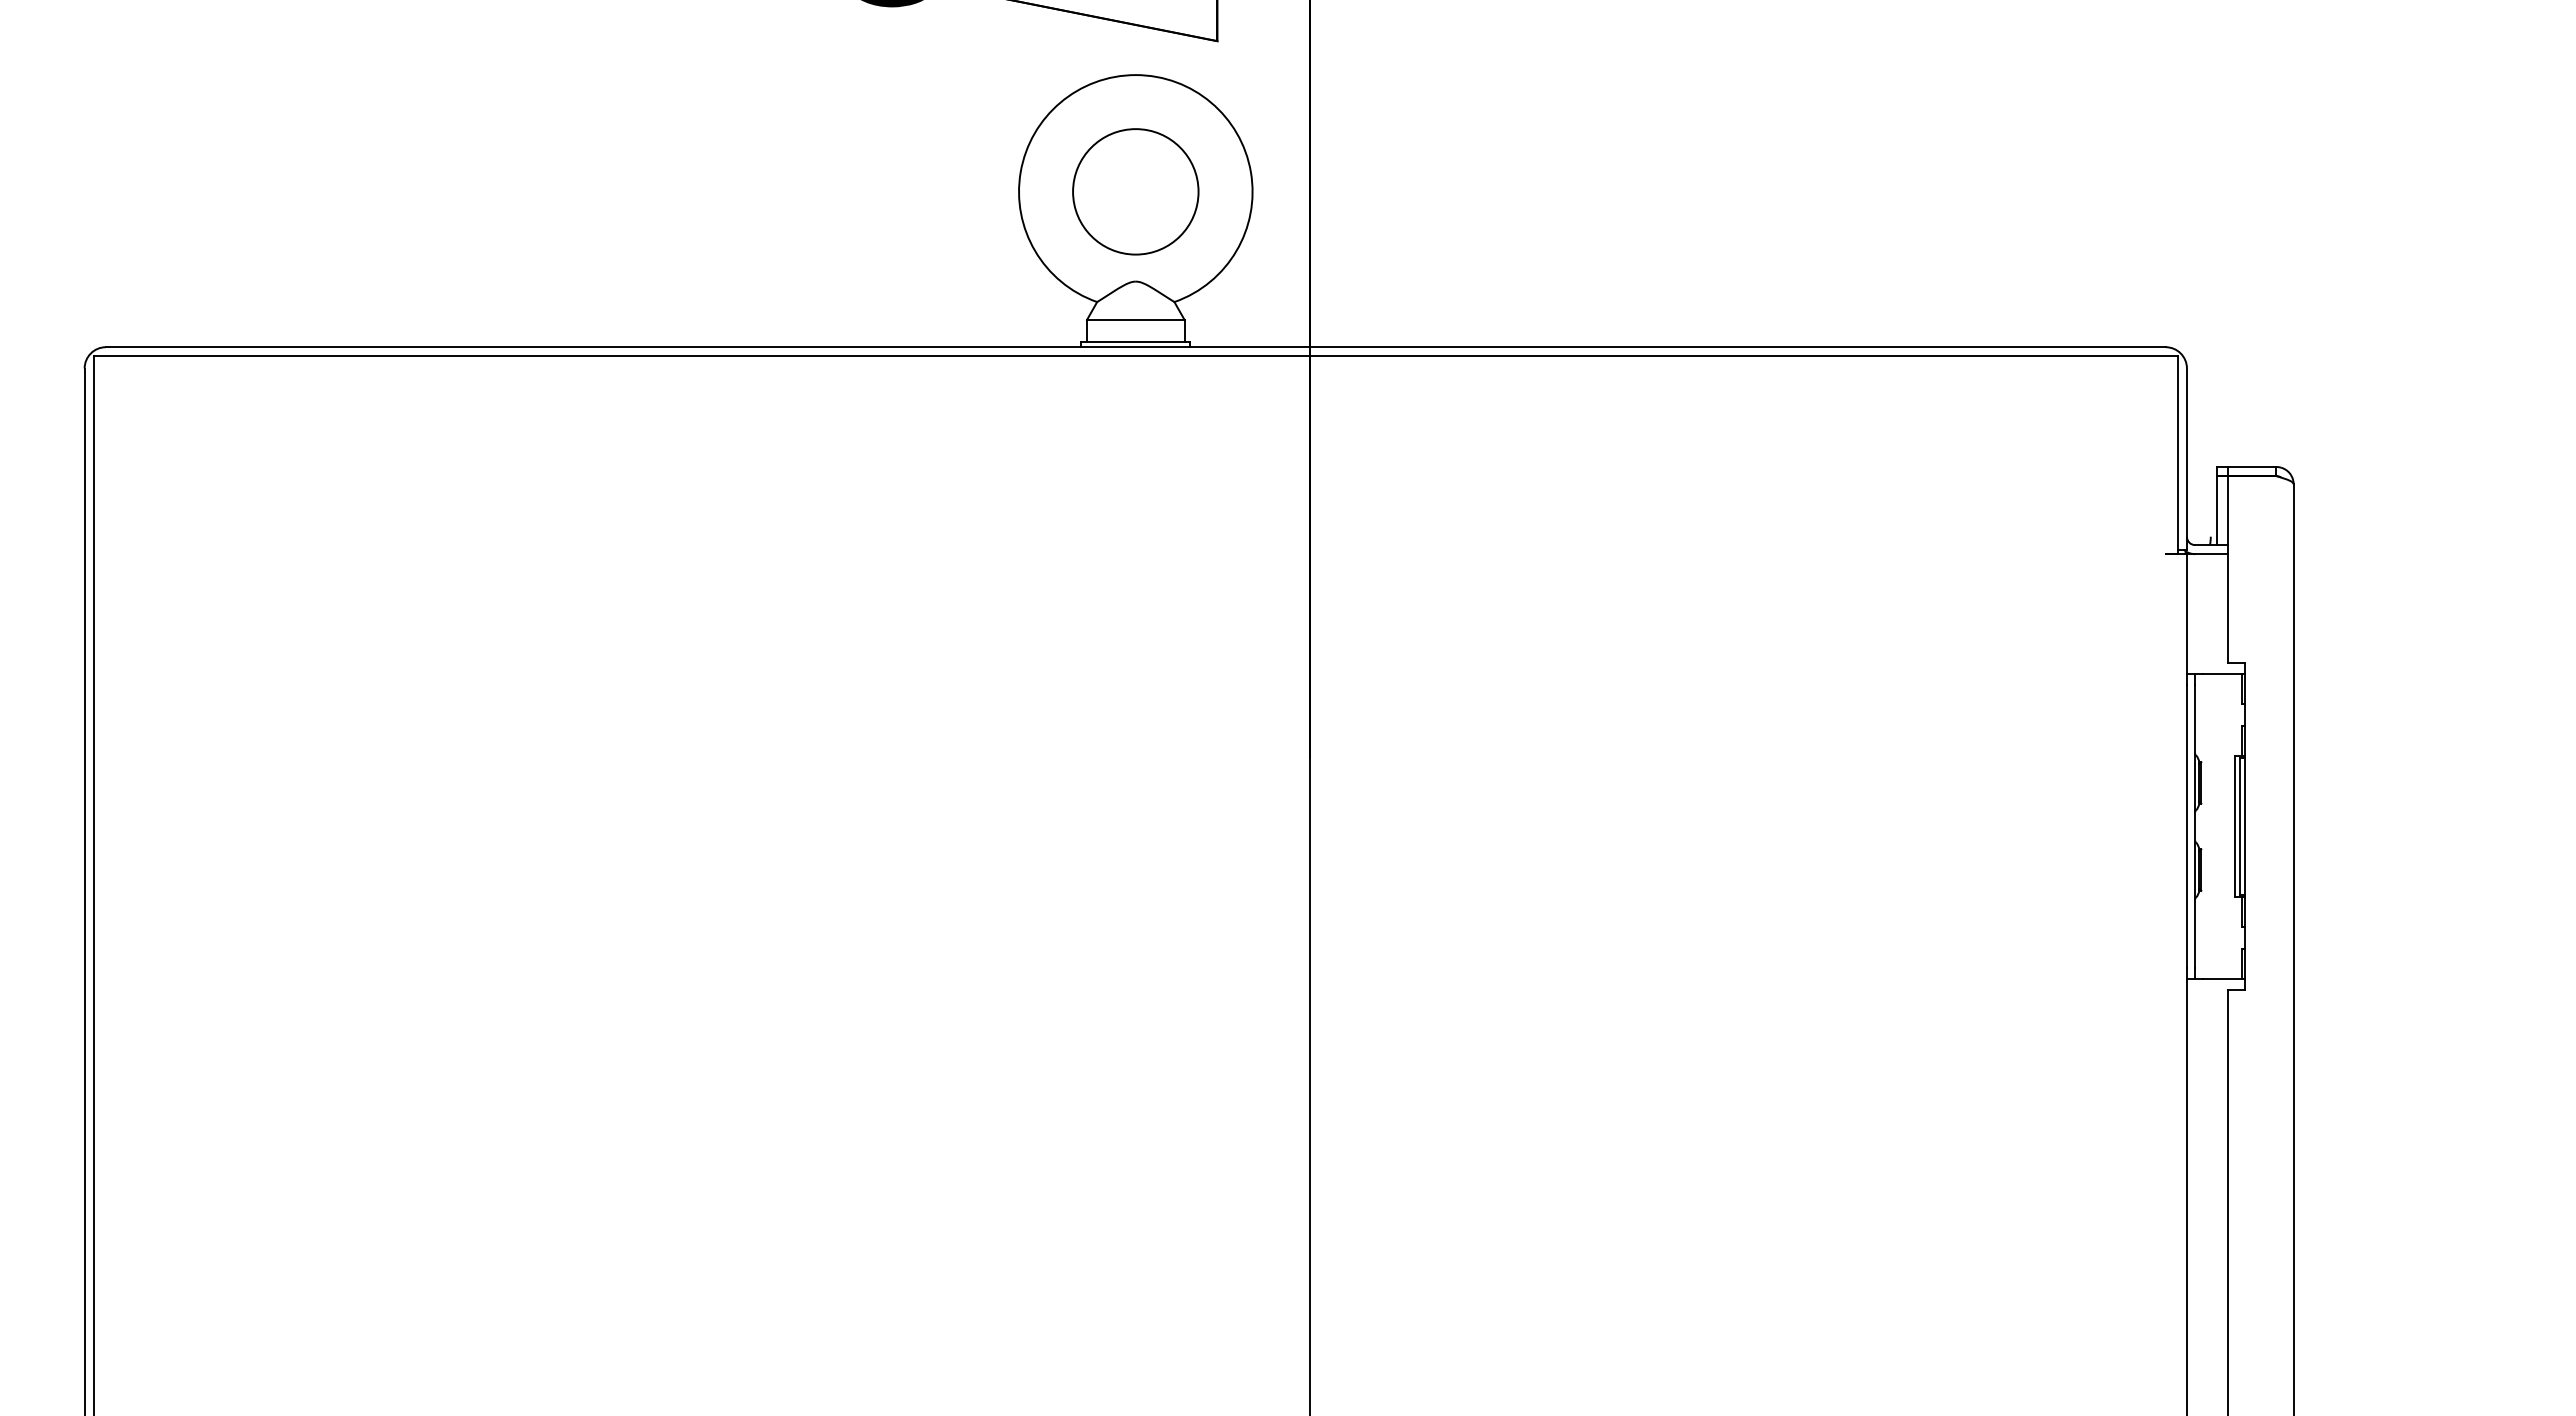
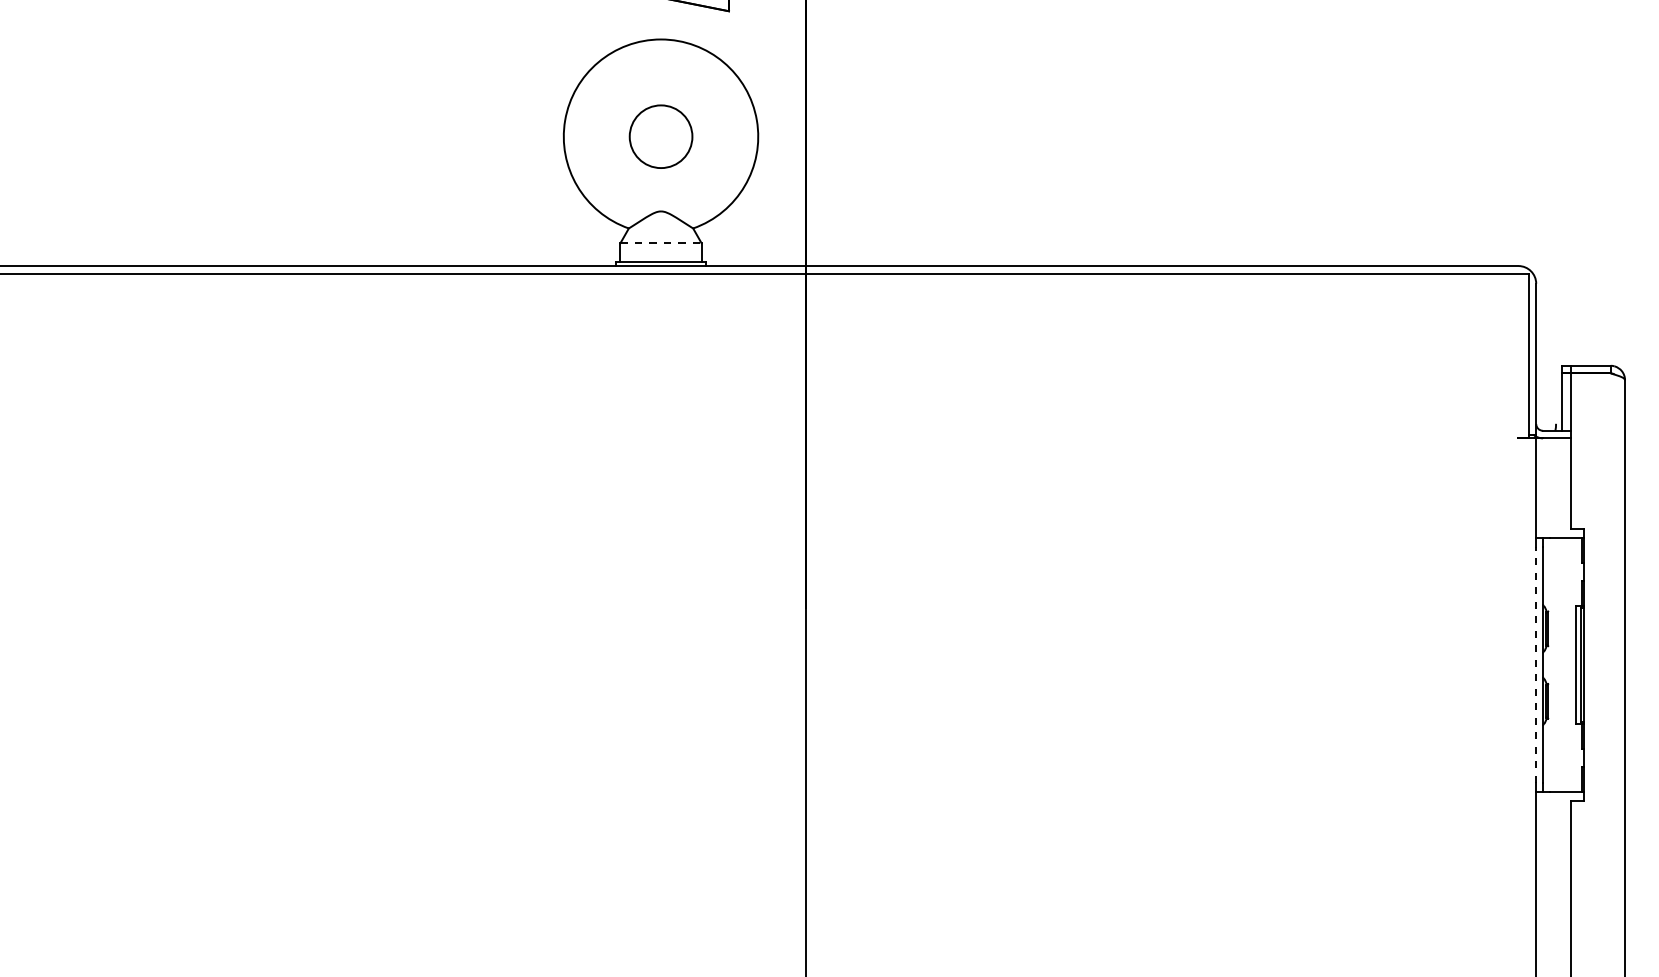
circle: (1135, 191) -> (660, 136), size x0.6
line: (1135, 319) -> (660, 242), solid -> dashed
line: (2186, 826) -> (1535, 665), solid -> dashed

